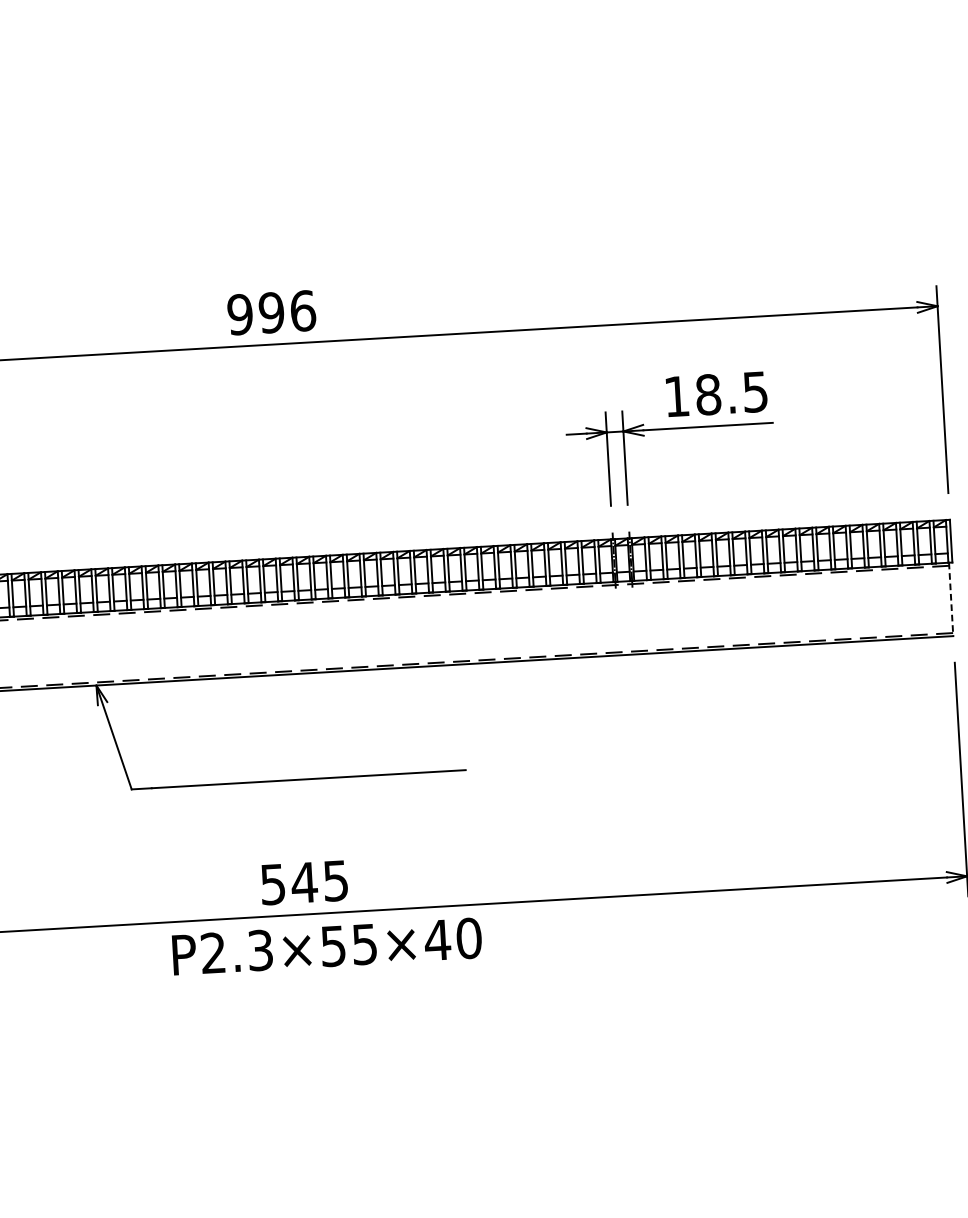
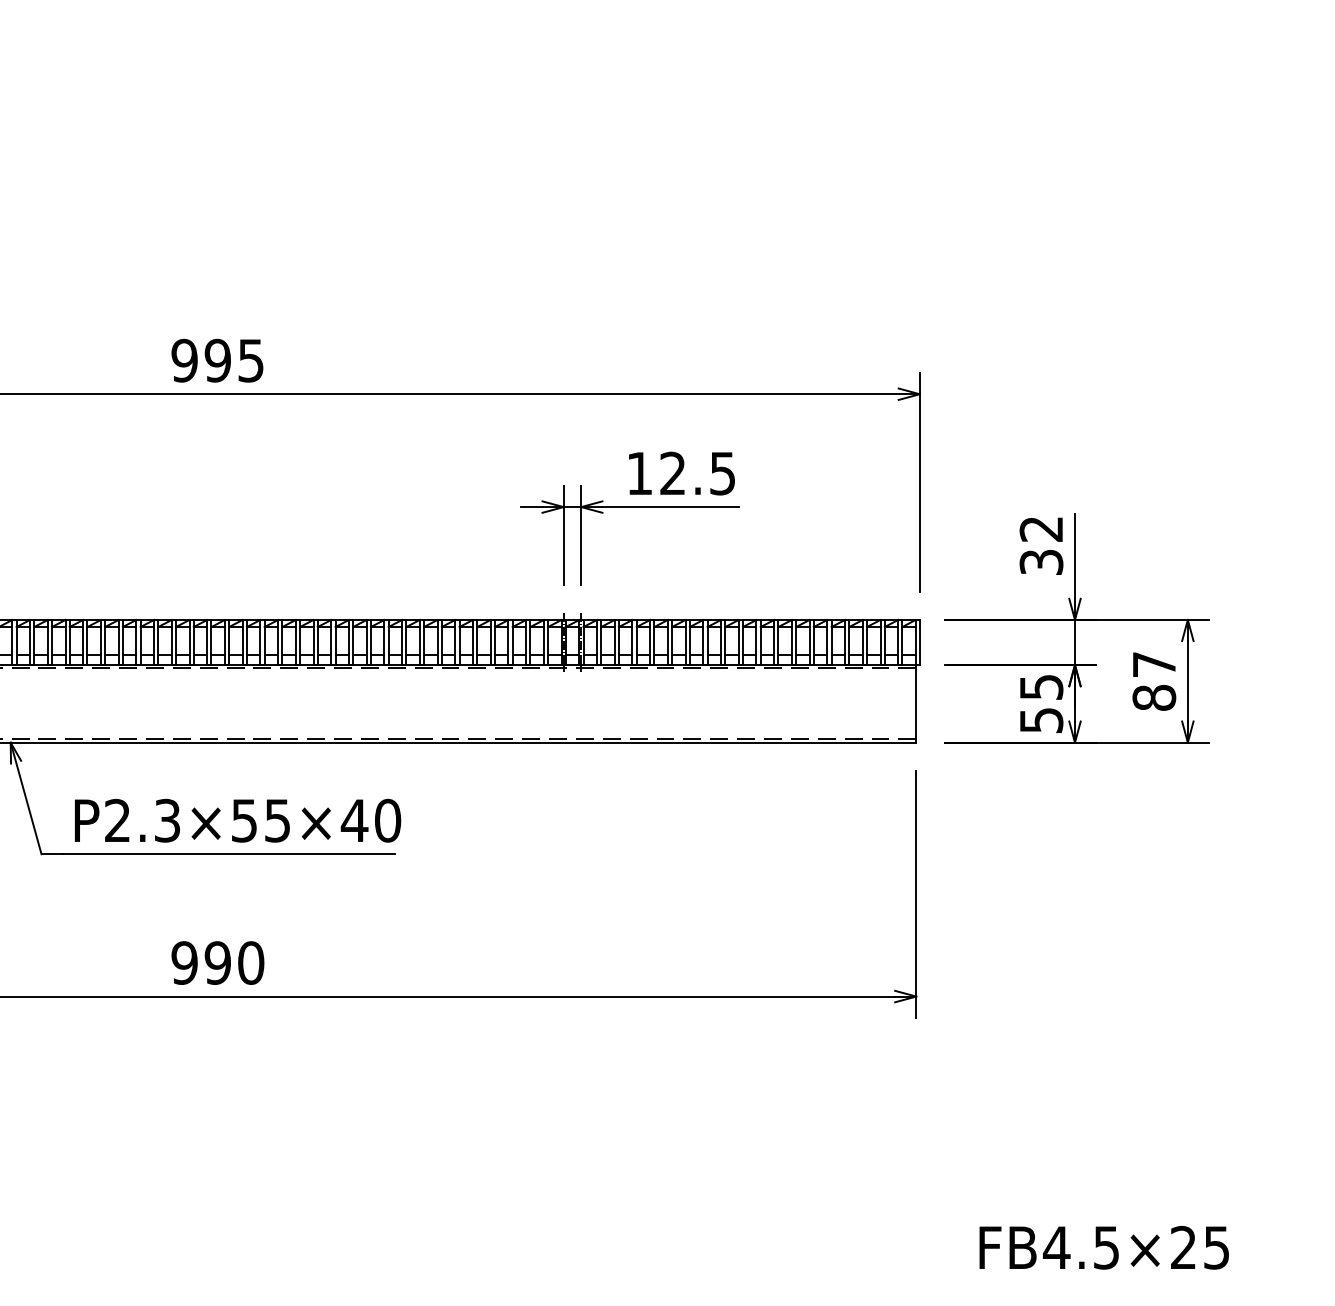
text: (303, 310) -> (251, 360), 996 -> 995
text: (708, 394) -> (673, 473), 18.5 -> 12.5
line: (951, 599) -> (916, 703), dashed -> solid
text: (304, 882) -> (217, 962), 545 -> 990
text: (327, 946) -> (238, 820), moved

